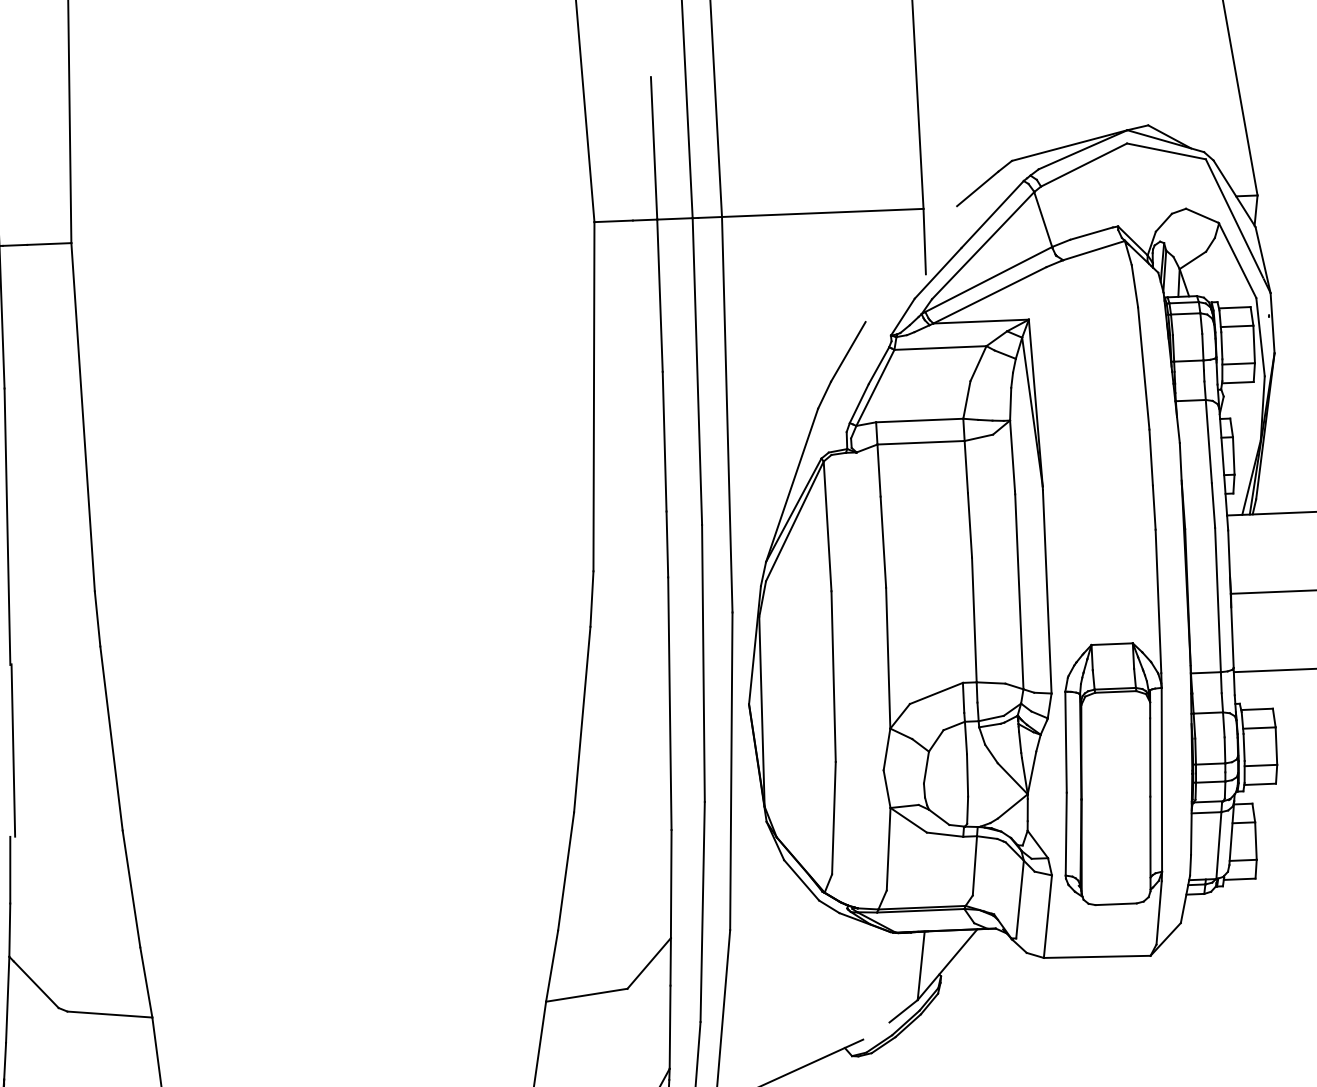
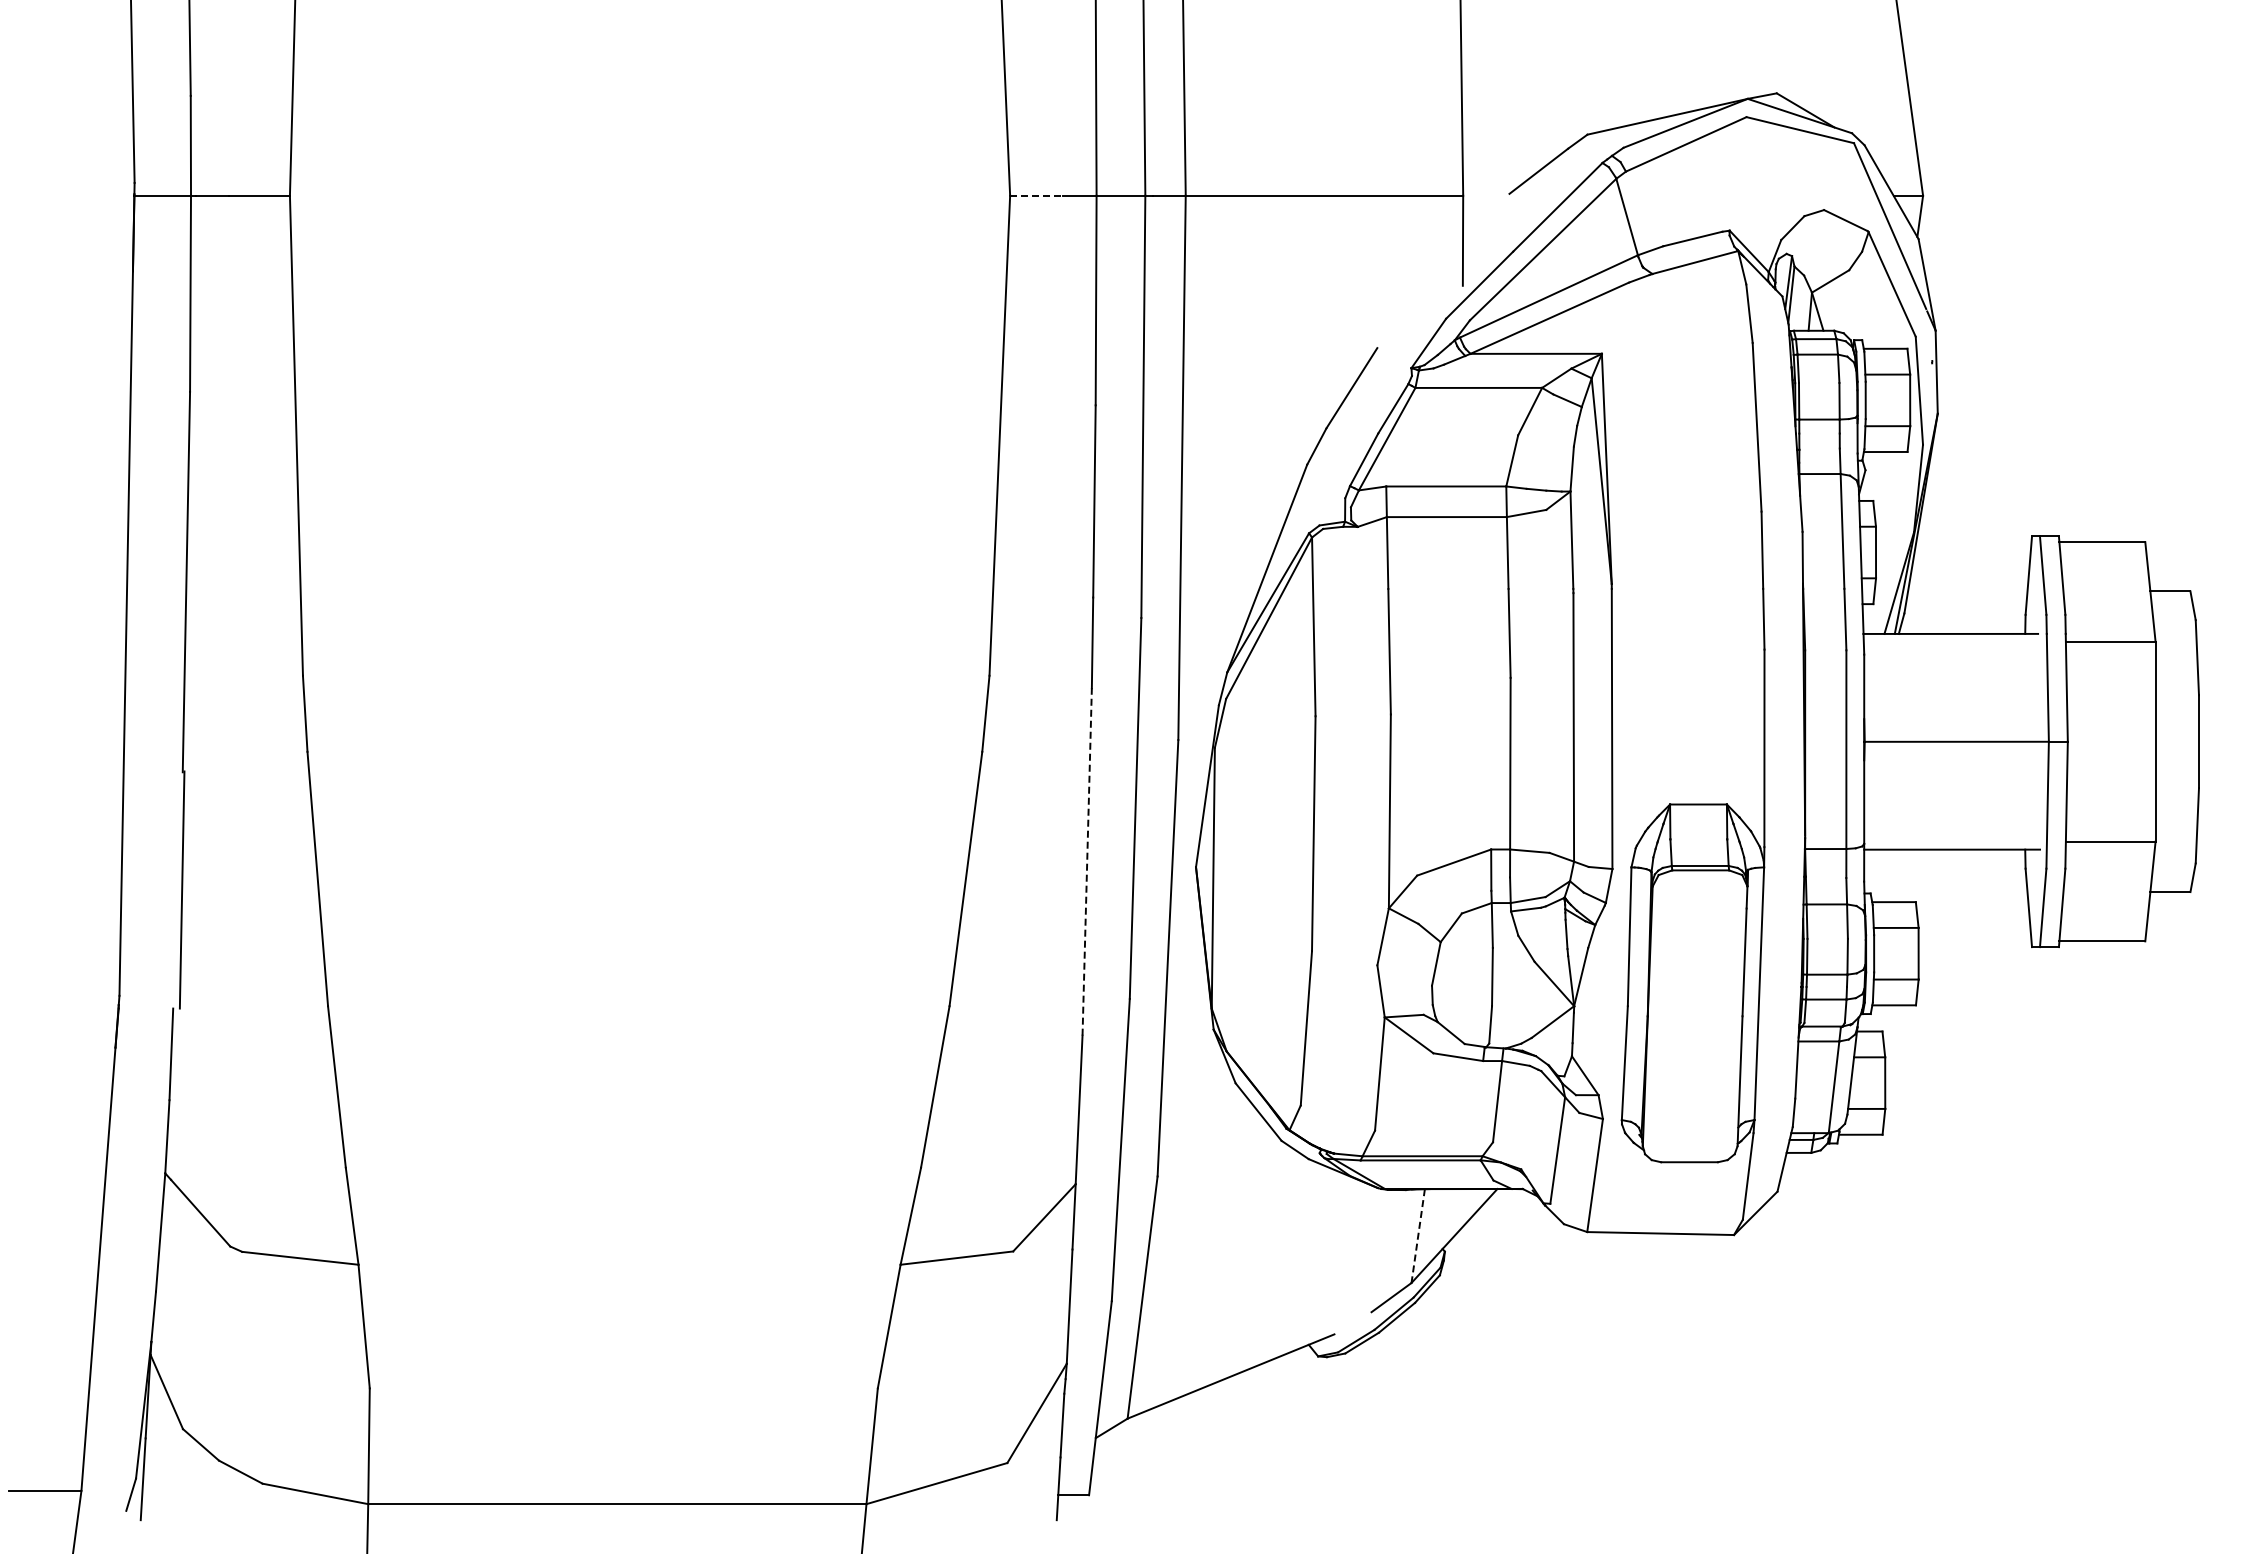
line: (614, 221) -> (1037, 195), solid -> dashed
line: (670, 703) -> (1087, 861), solid -> dashed
line: (921, 966) -> (1418, 1236), solid -> dashed

